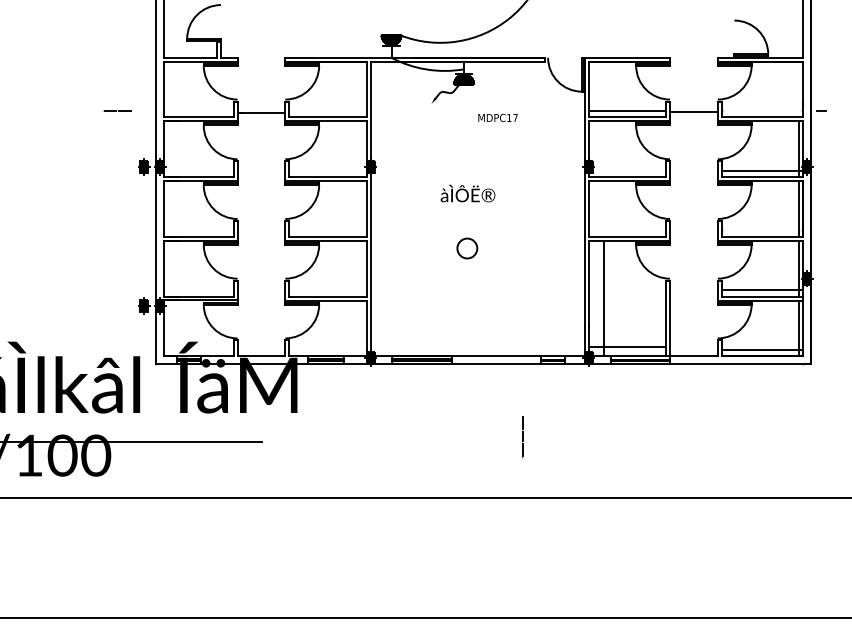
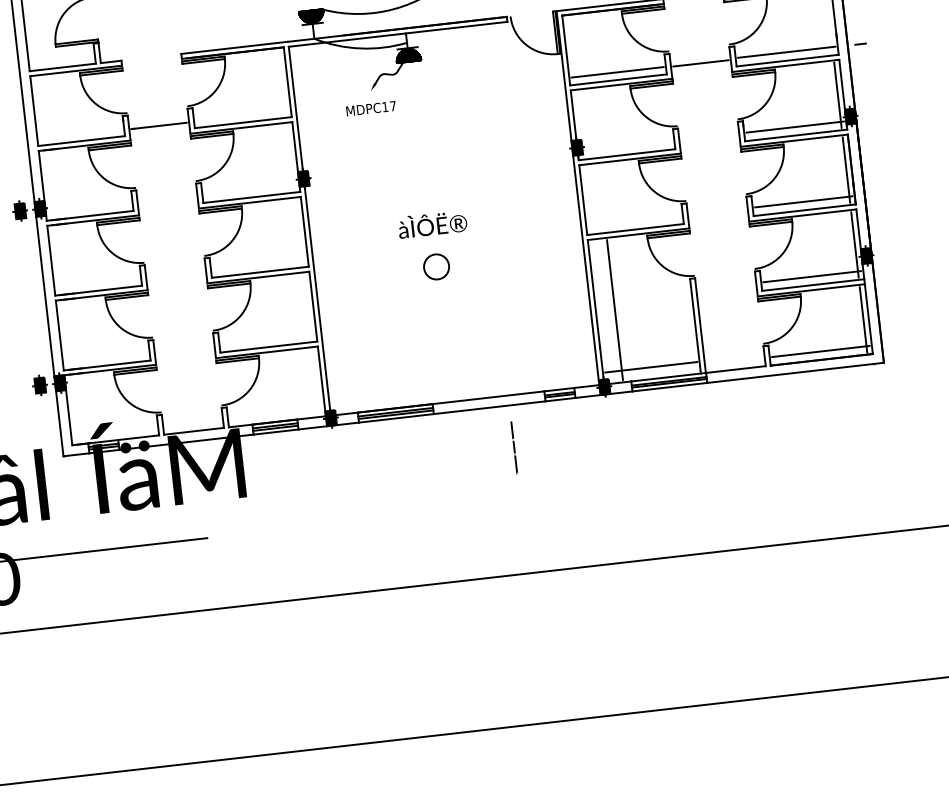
line: (762, 110) -> (786, 51), added
text: (497, 117) -> (370, 108), moved
text: (467, 193) -> (431, 224), moved
line: (762, 230) -> (803, 202), added
line: (522, 437) -> (513, 448), moved

